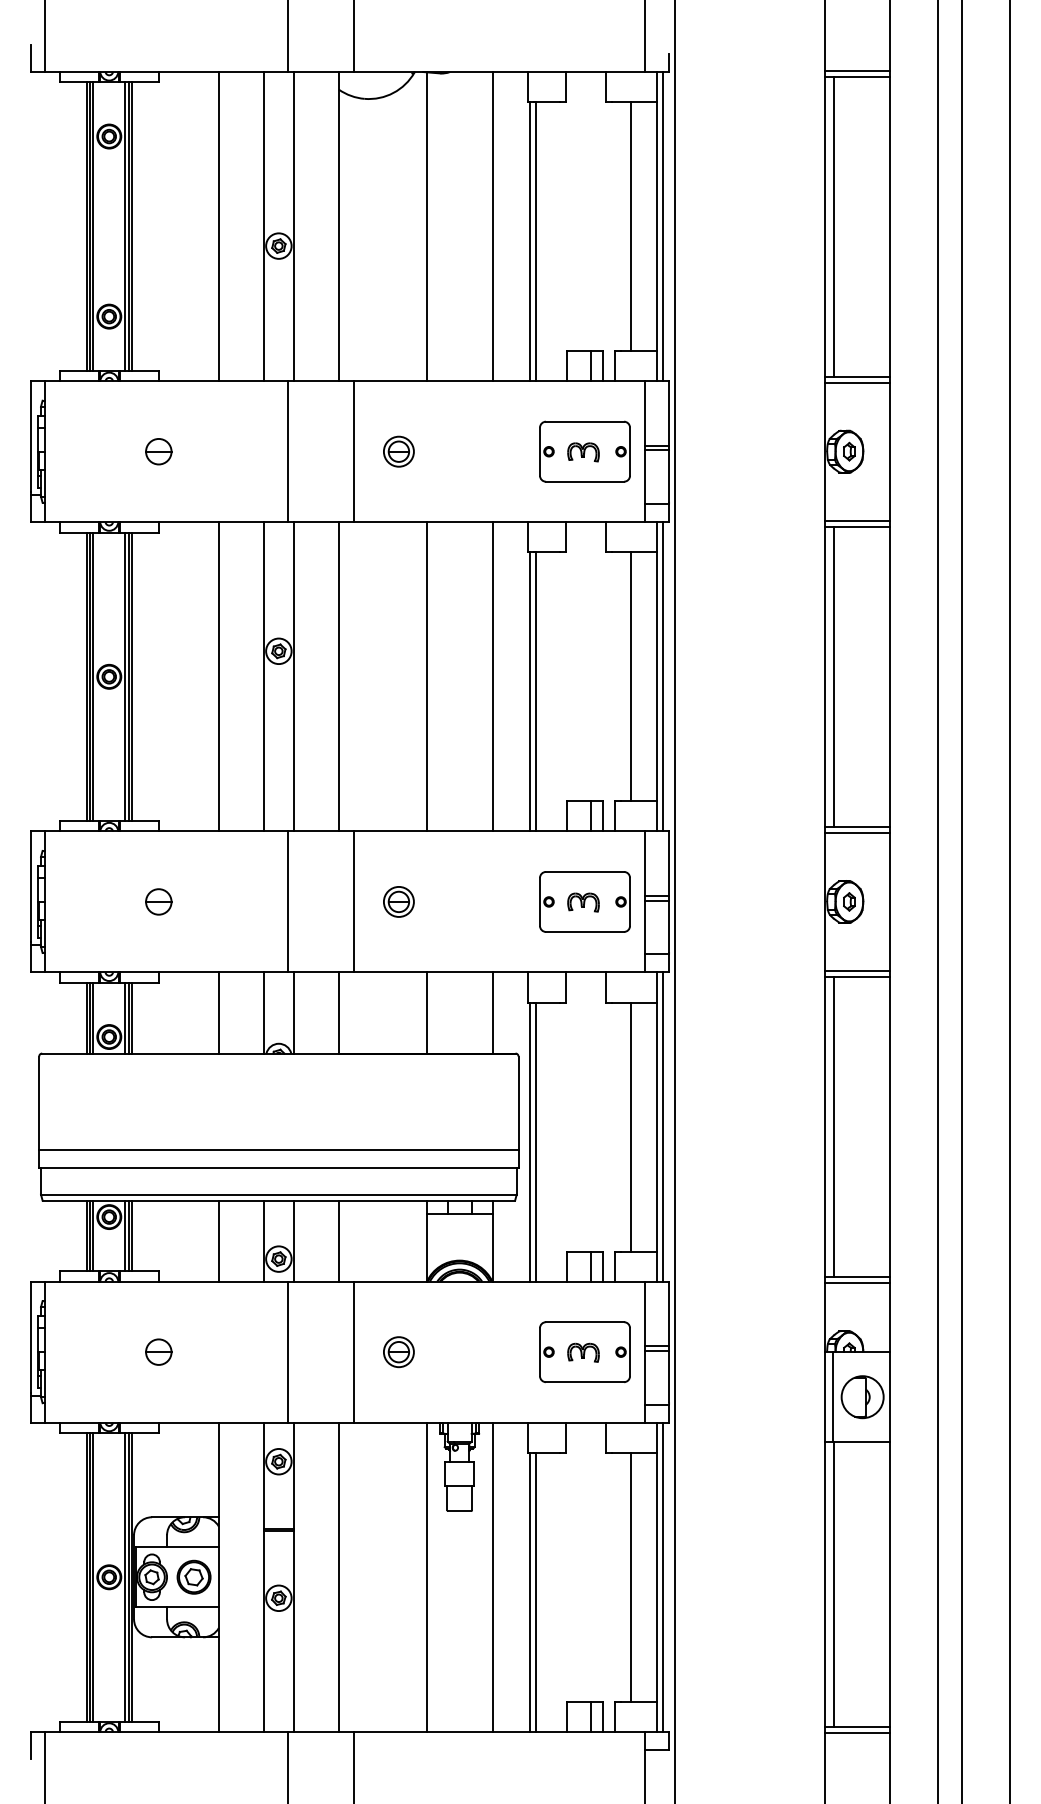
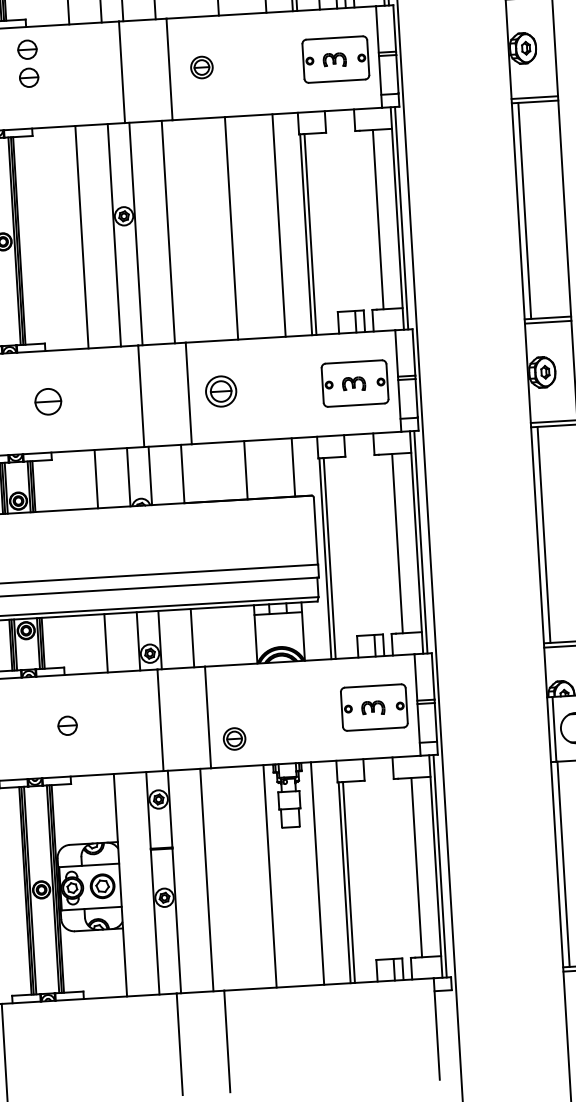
part: (158, 412) -> (27, 49), added
part: (158, 901) -> (48, 401), size x1.4
part: (398, 901) -> (220, 391), size x1.4
part: (398, 1352) -> (234, 739), moved

